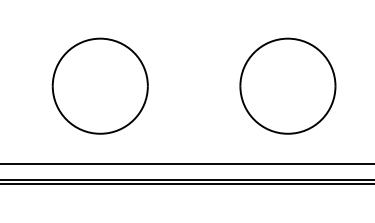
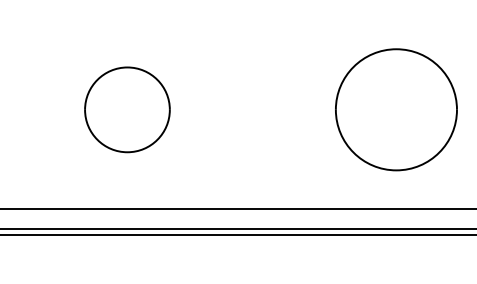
part: (100, 85) -> (127, 109), size x0.7
part: (287, 85) -> (396, 109), moved

